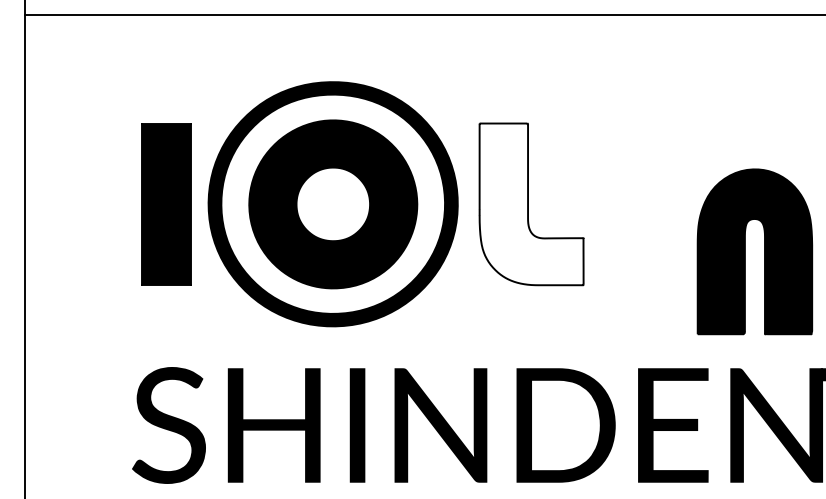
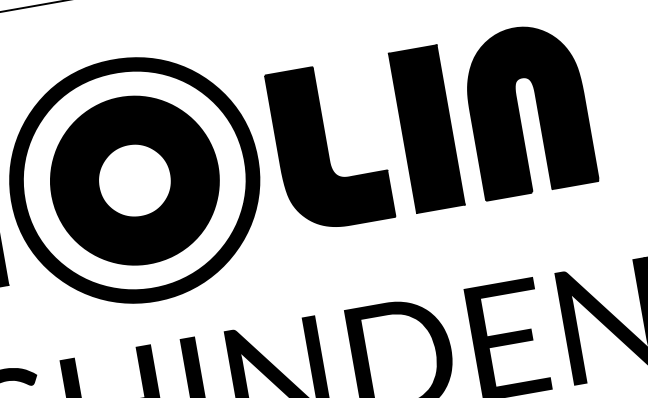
fill: (531, 204) -> (330, 146), added
part: (629, 204) -> (426, 129), added
part: (745, 251) -> (518, 111), moved

